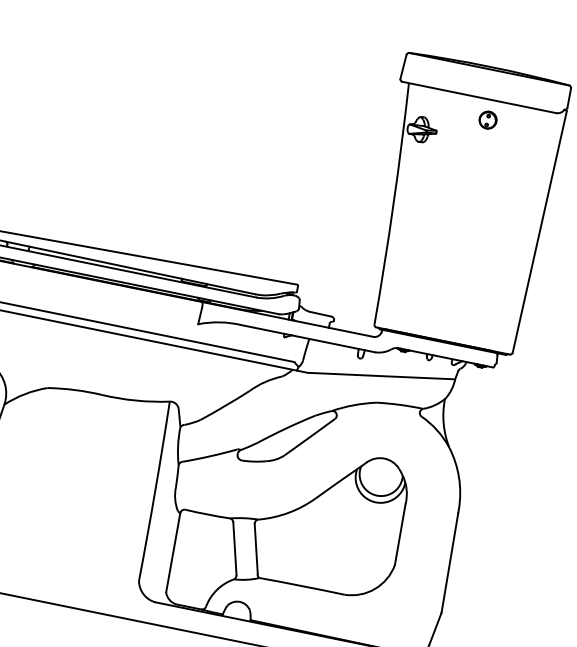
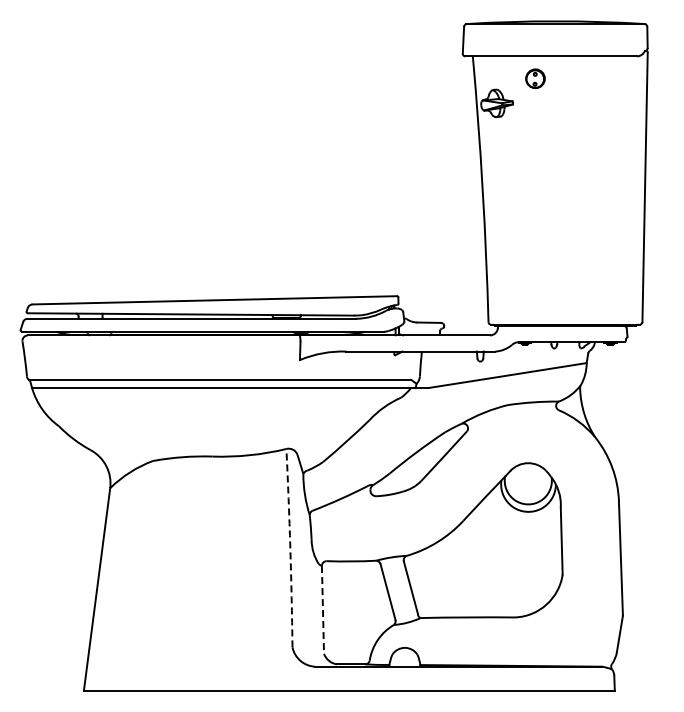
part: (488, 119) -> (535, 78), moved
arc: (155, 491) -> (290, 548), solid -> dashed
line: (172, 552) -> (322, 609), solid -> dashed

